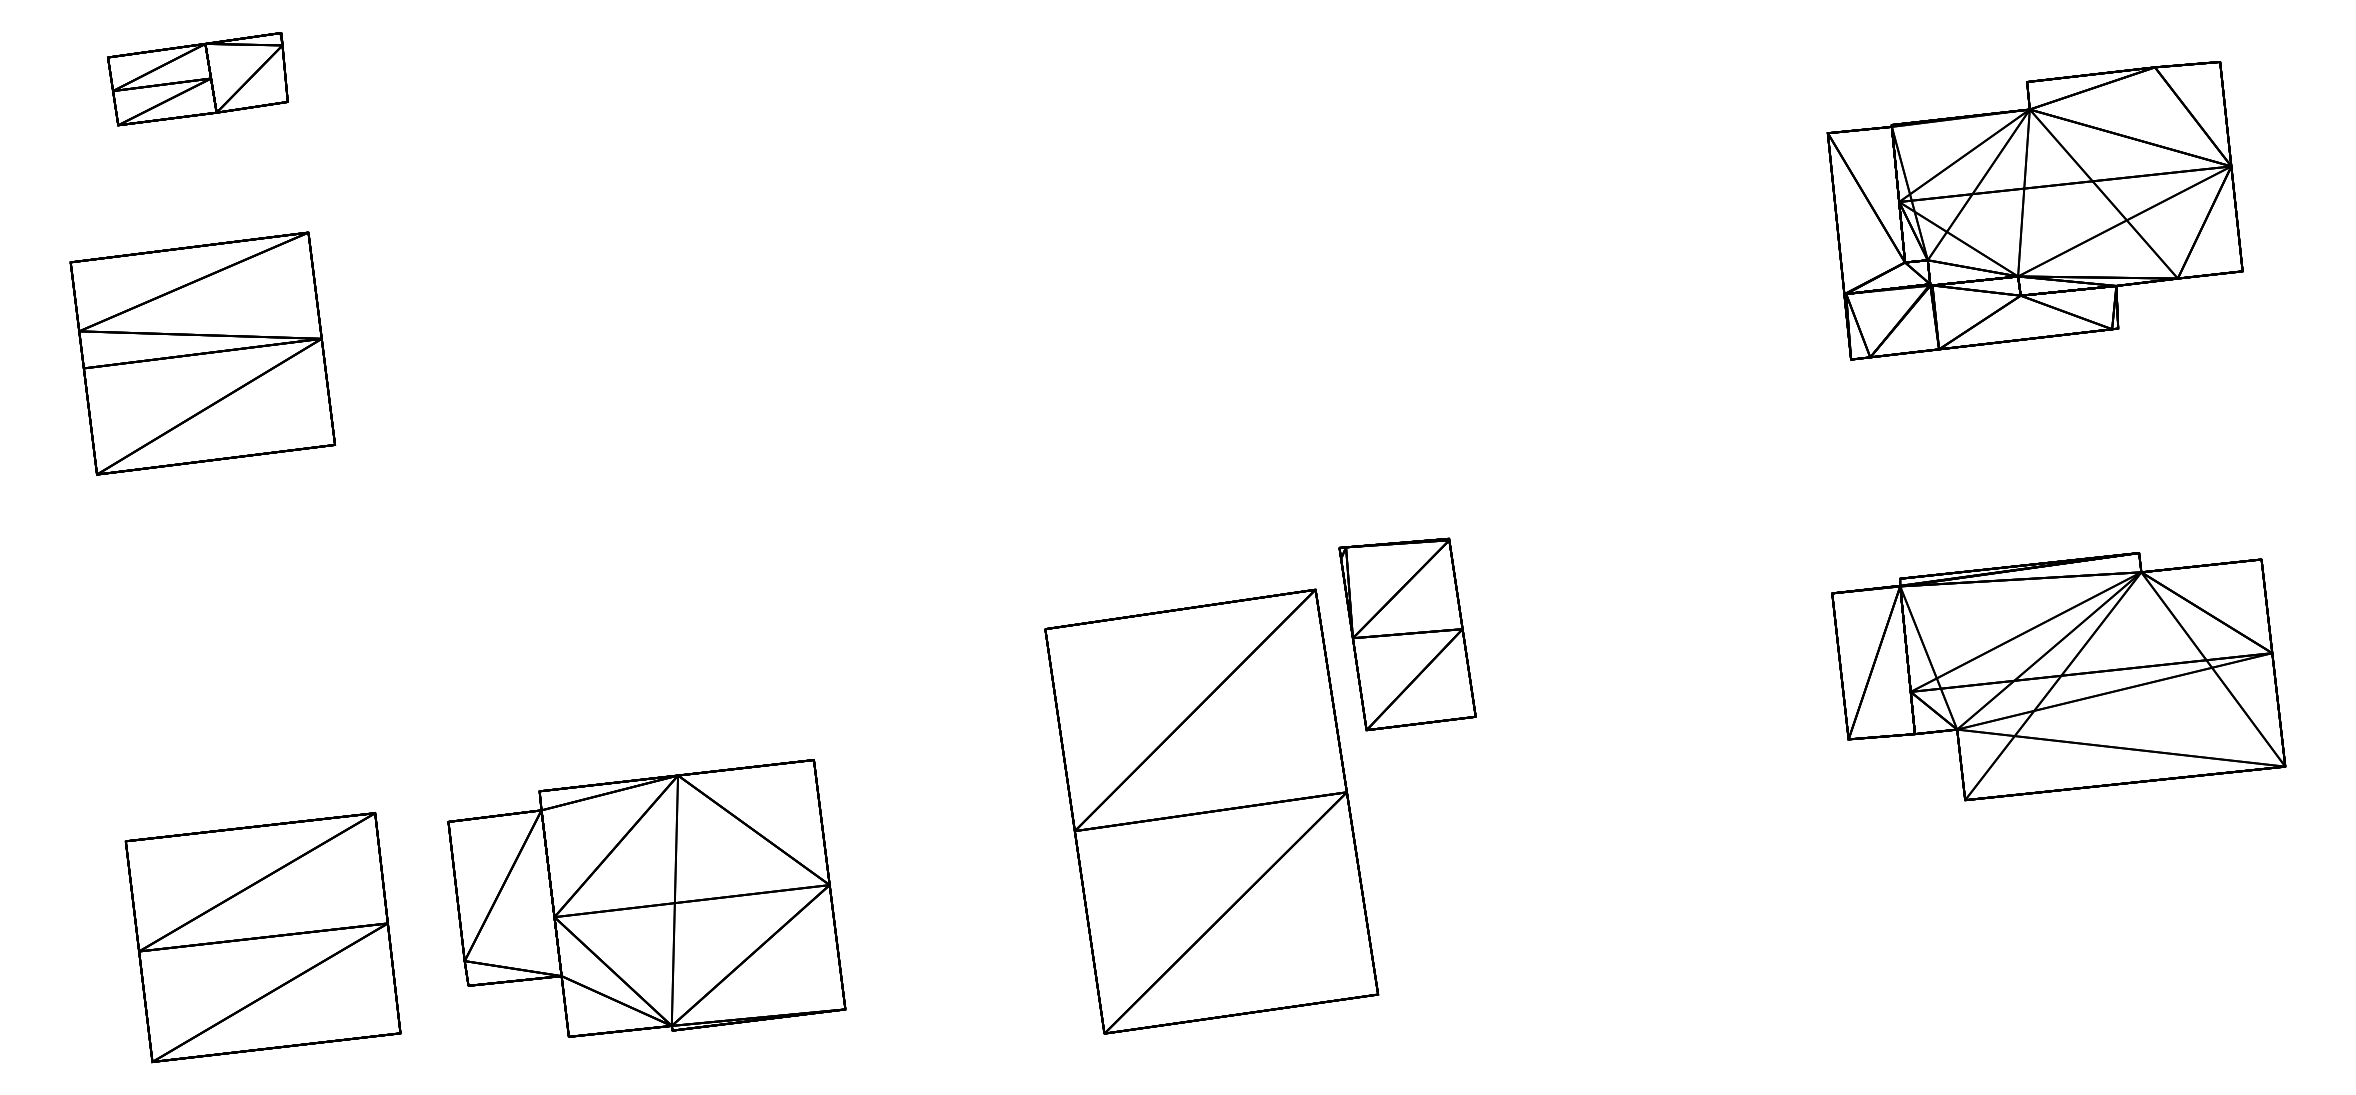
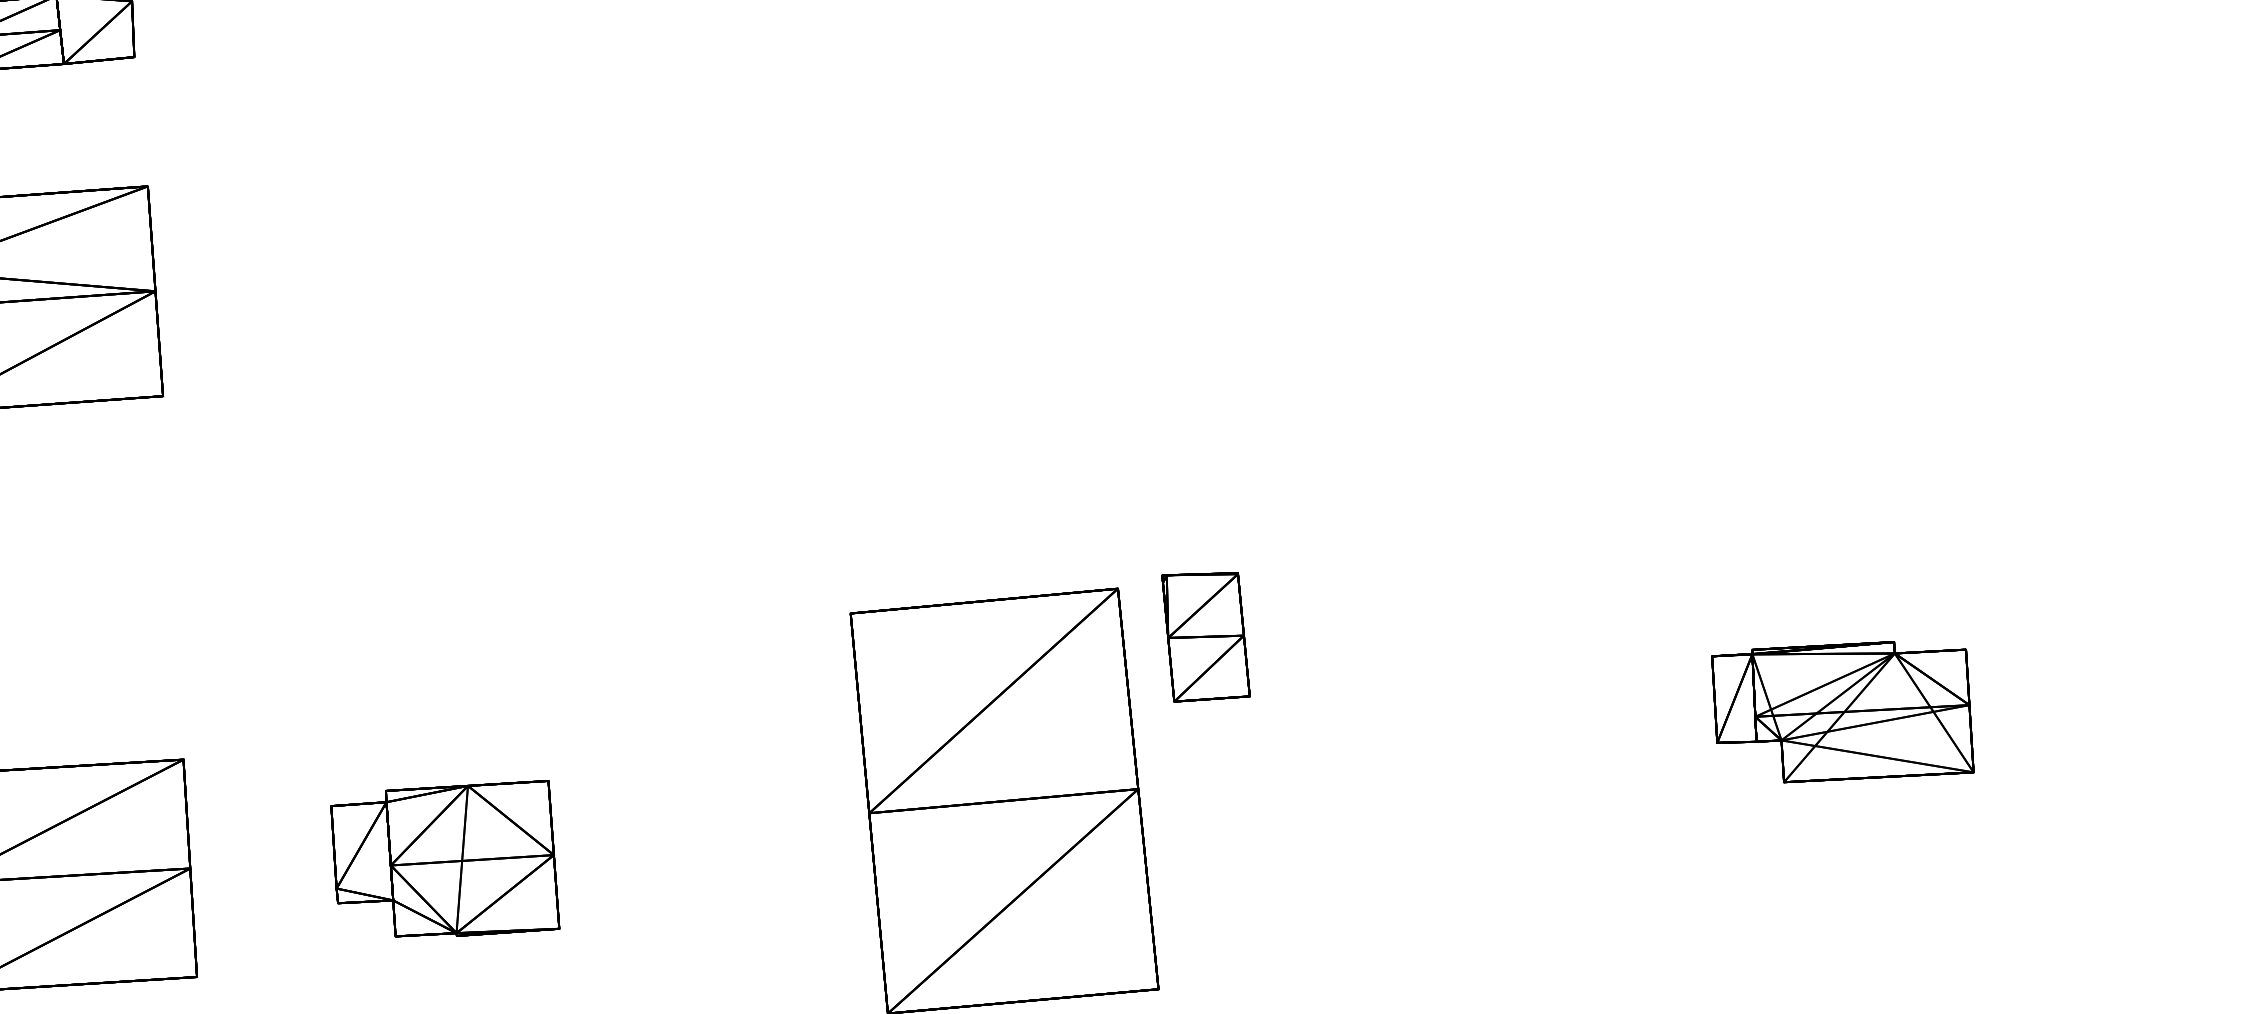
part: (2034, 210) -> (1843, 253), removed
part: (1407, 634) -> (1205, 637), size x0.7
part: (2058, 676) -> (1842, 712), size x0.6
part: (646, 898) -> (445, 857), size x0.6

